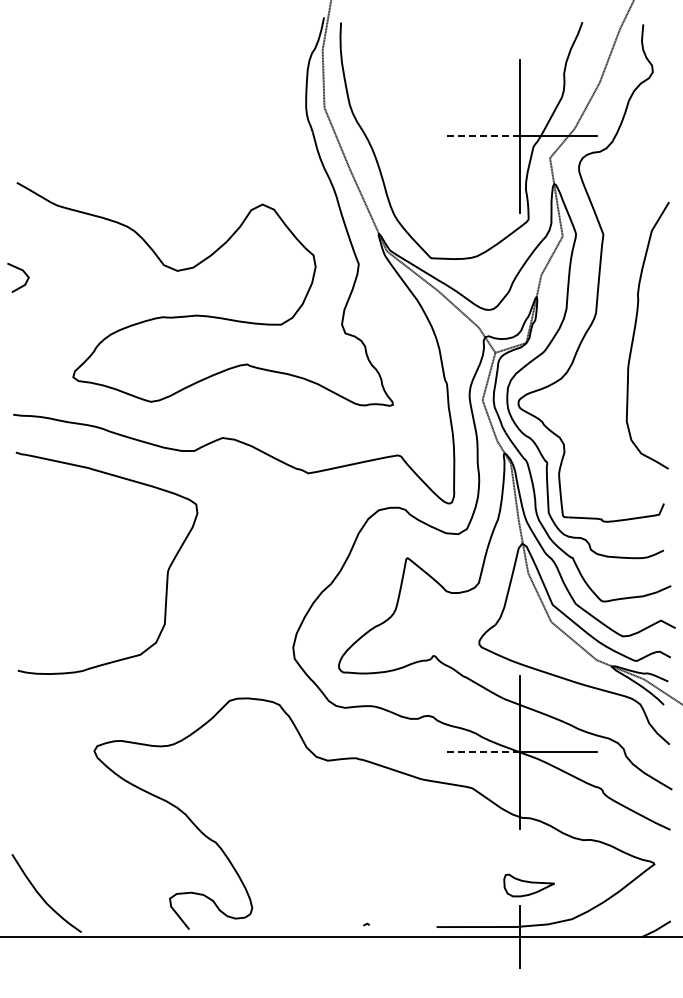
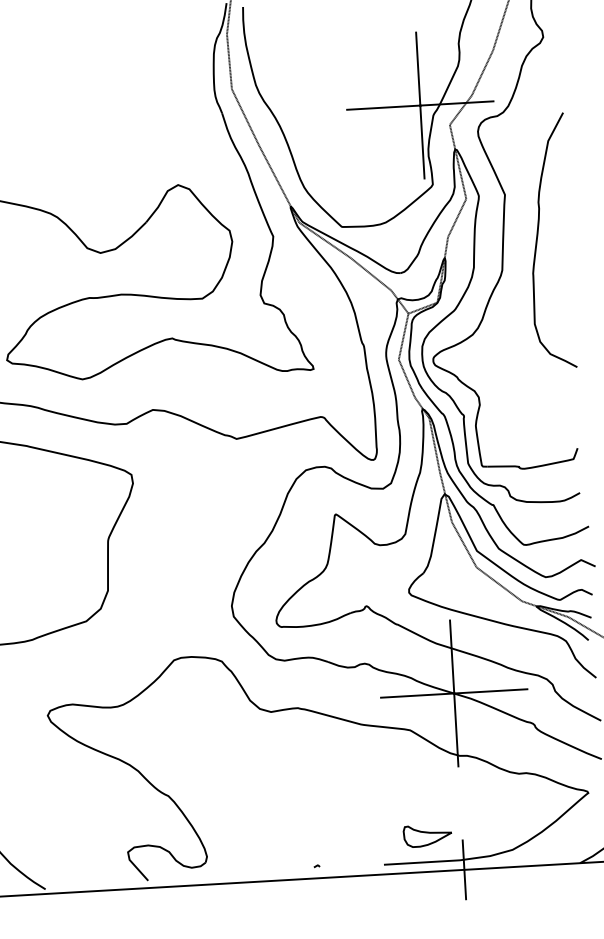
line: (481, 136) -> (383, 108), dashed -> solid
curve: (635, 331) -> (538, 237), moved
line: (481, 752) -> (417, 695), dashed -> solid
part: (528, 885) -> (427, 835), moved

